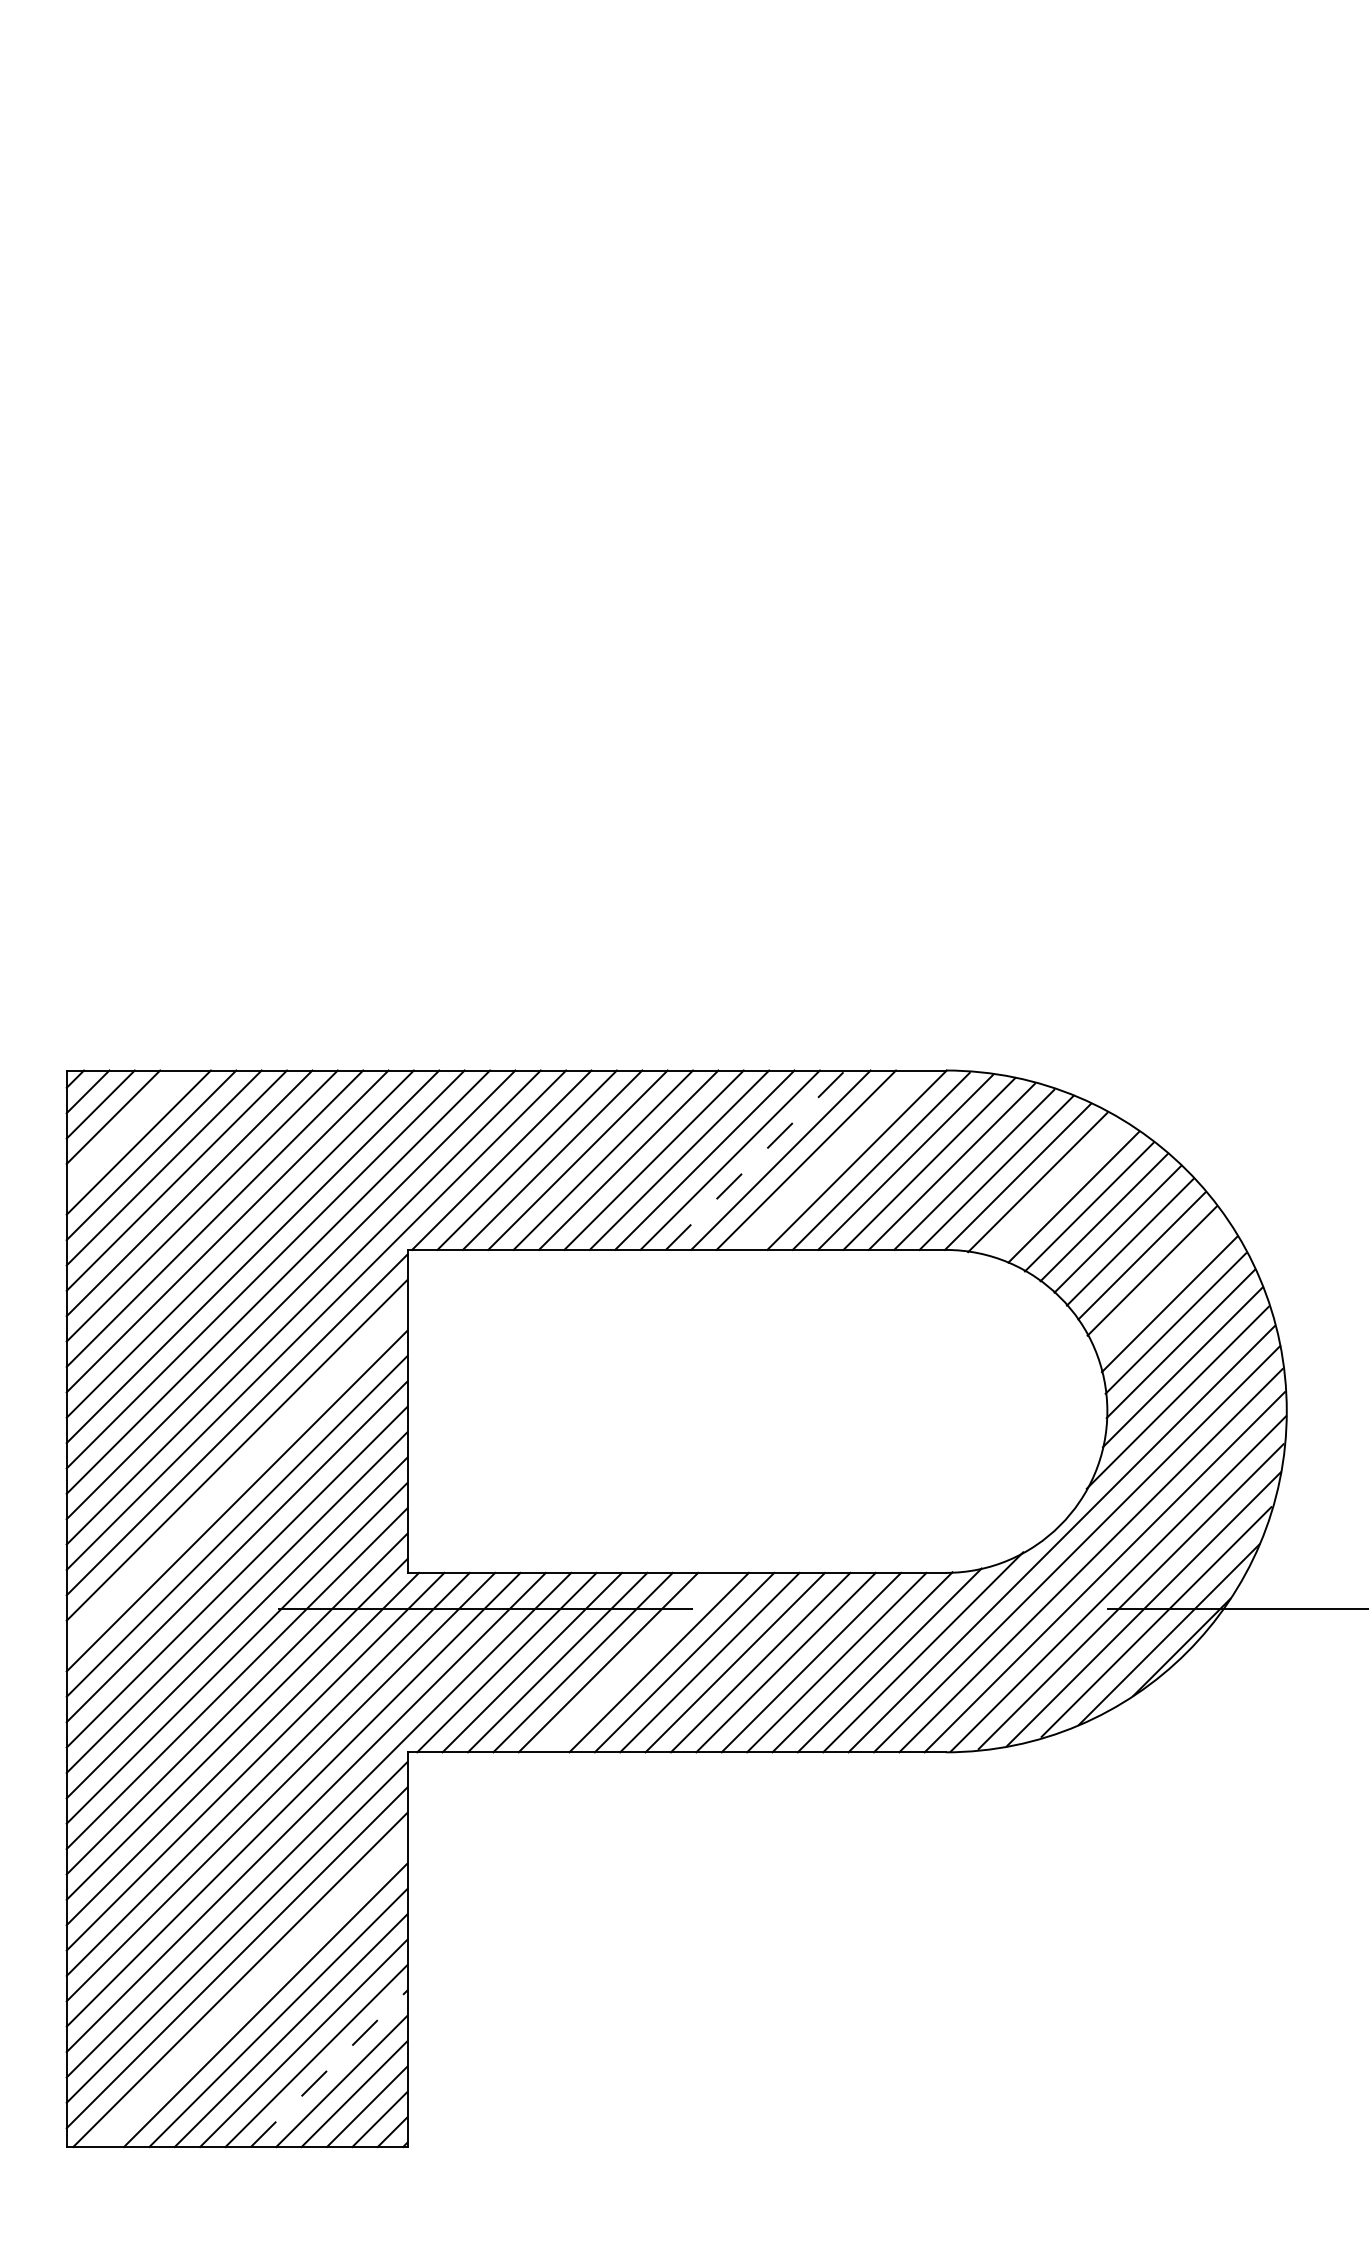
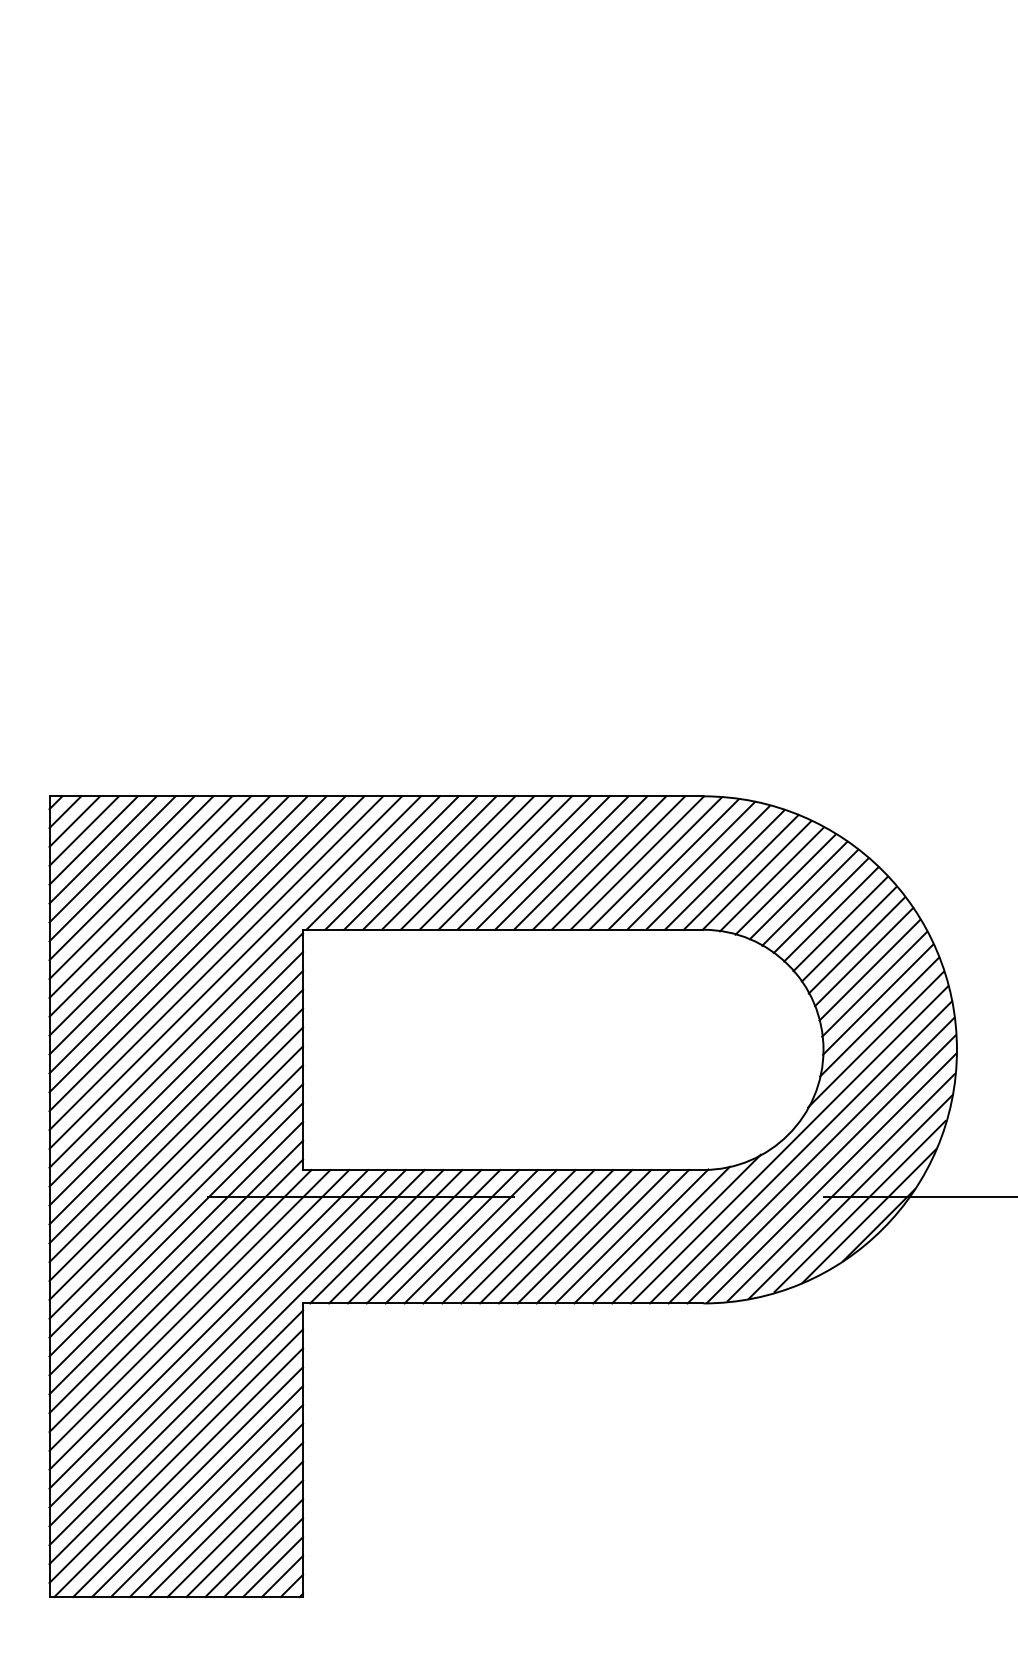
line: (125, 1129) -> (93, 840), added
line: (756, 1159) -> (562, 862), dashed -> solid
line: (831, 1159) -> (618, 862), added
line: (1056, 1189) -> (785, 884), added
line: (1162, 1285) -> (864, 956), added
line: (237, 1475) -> (176, 1097), added
line: (634, 1662) -> (471, 1236), added
line: (253, 1993) -> (188, 1482), added
line: (330, 2068) -> (245, 1538), dashed -> solid

